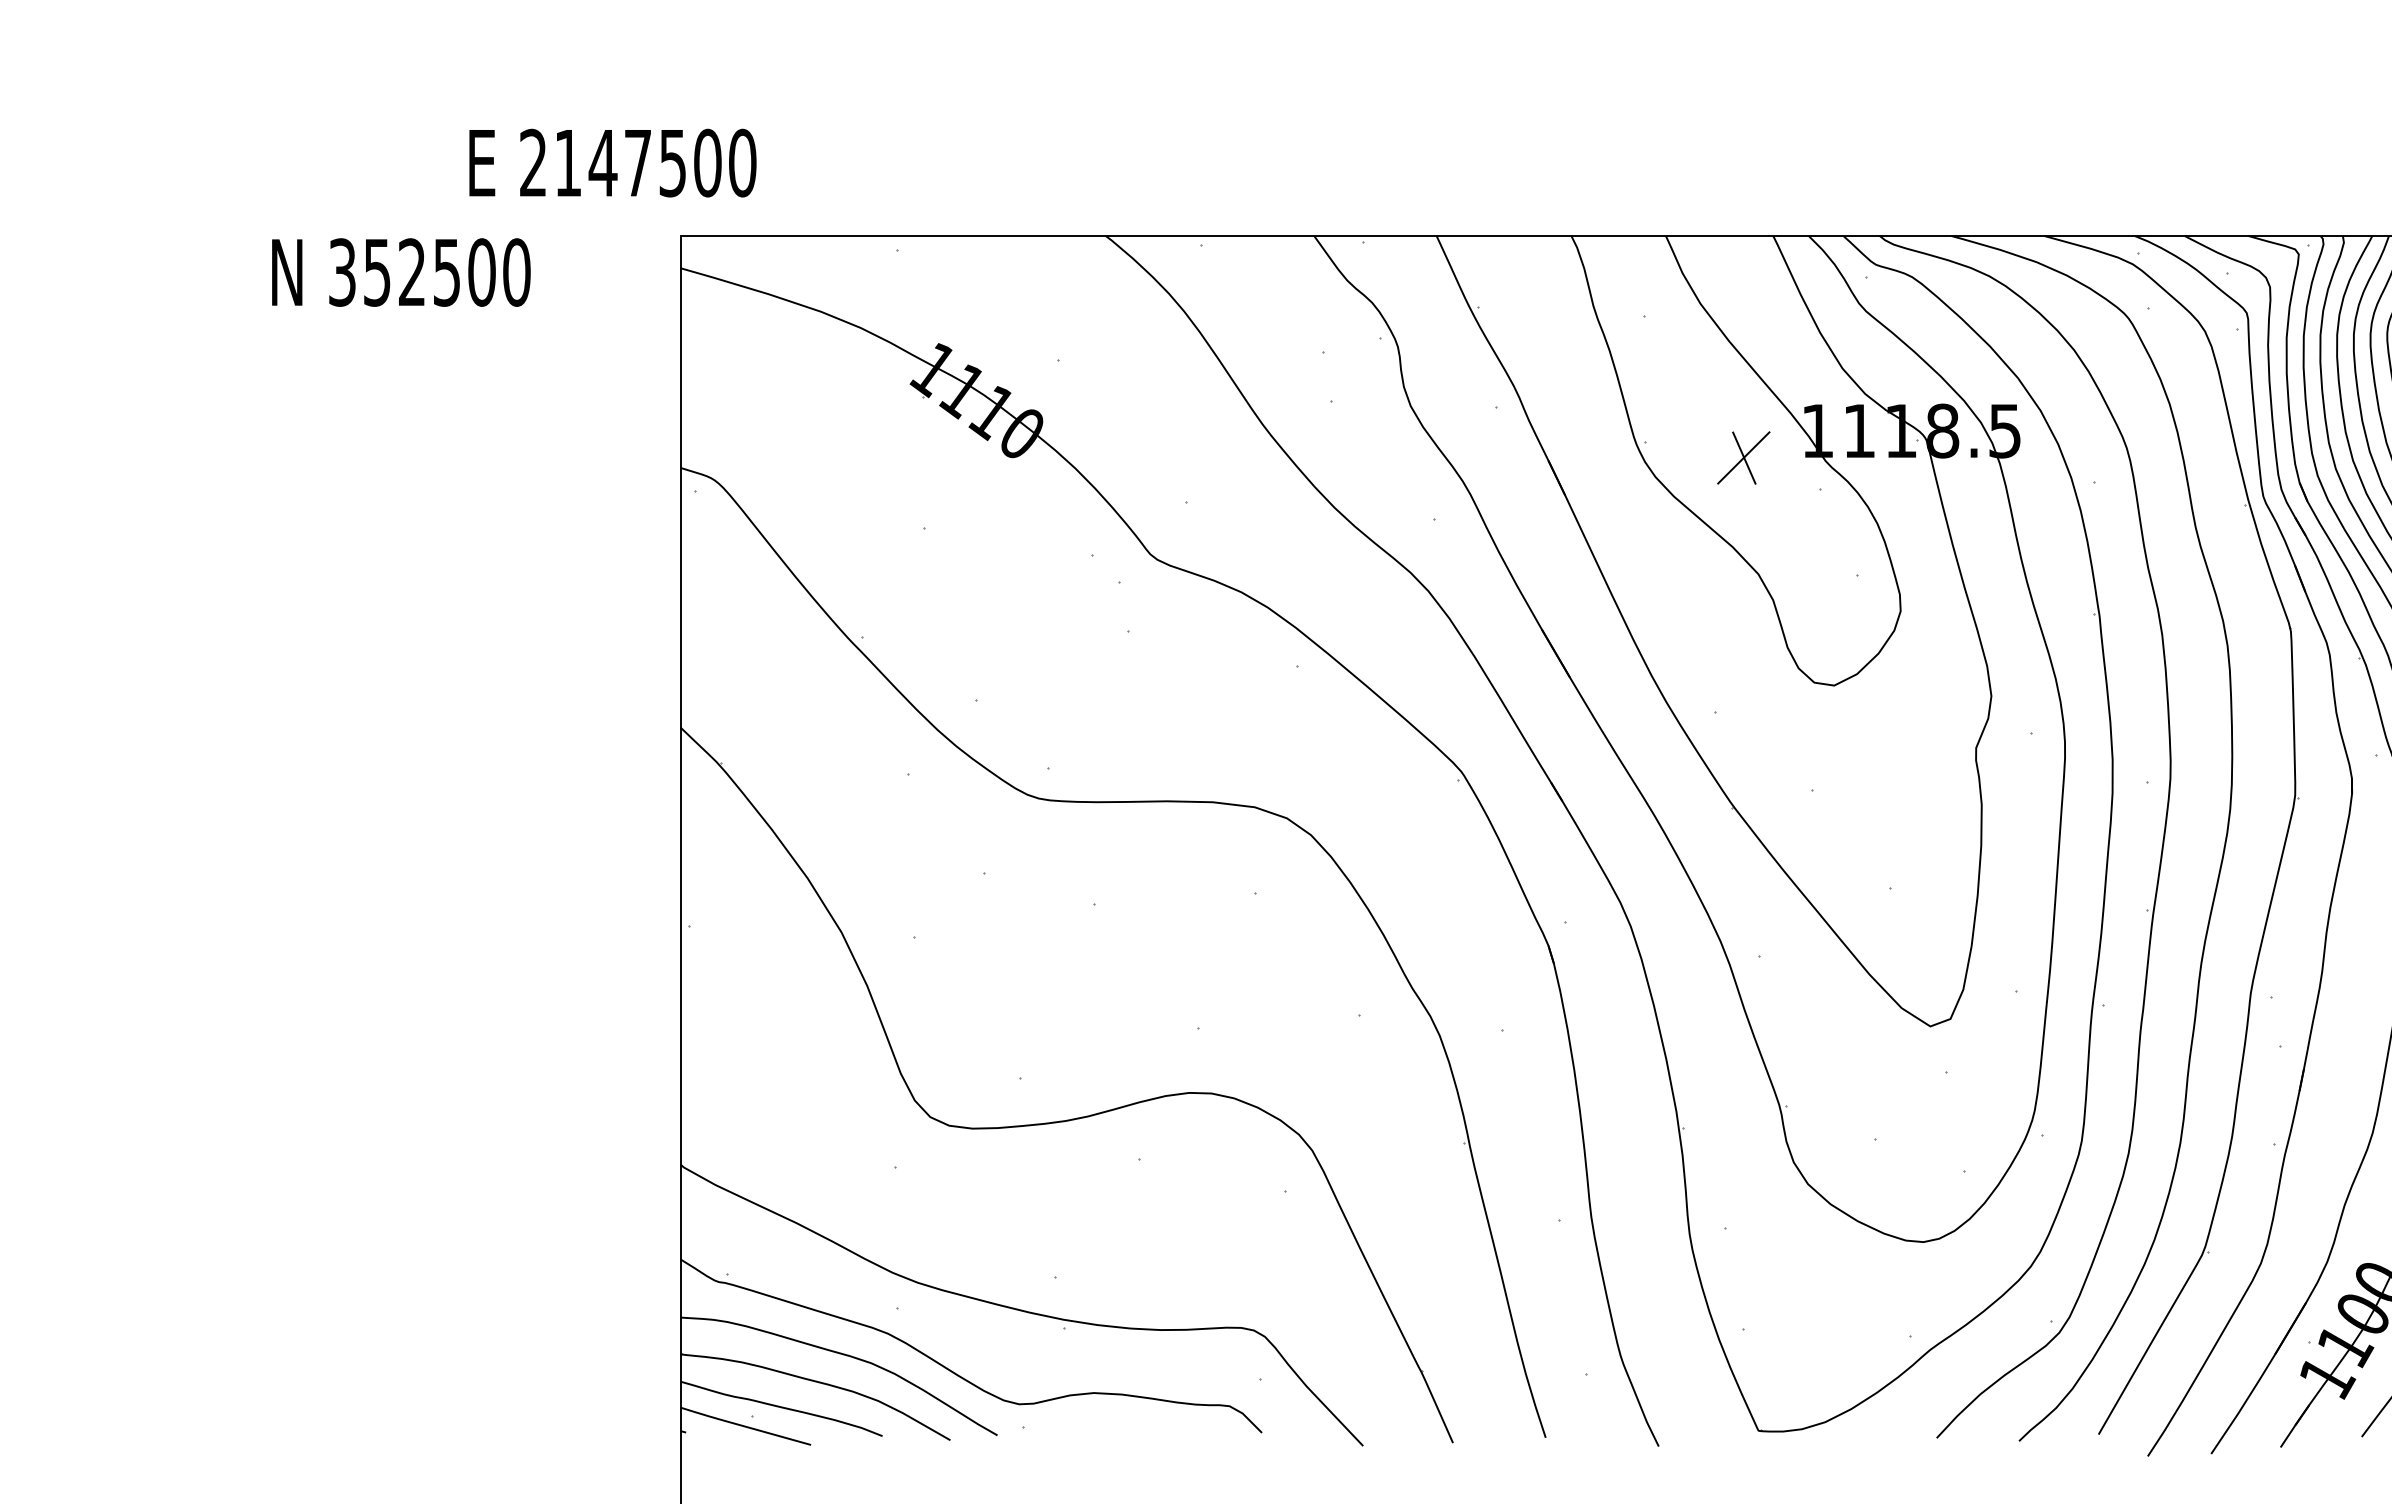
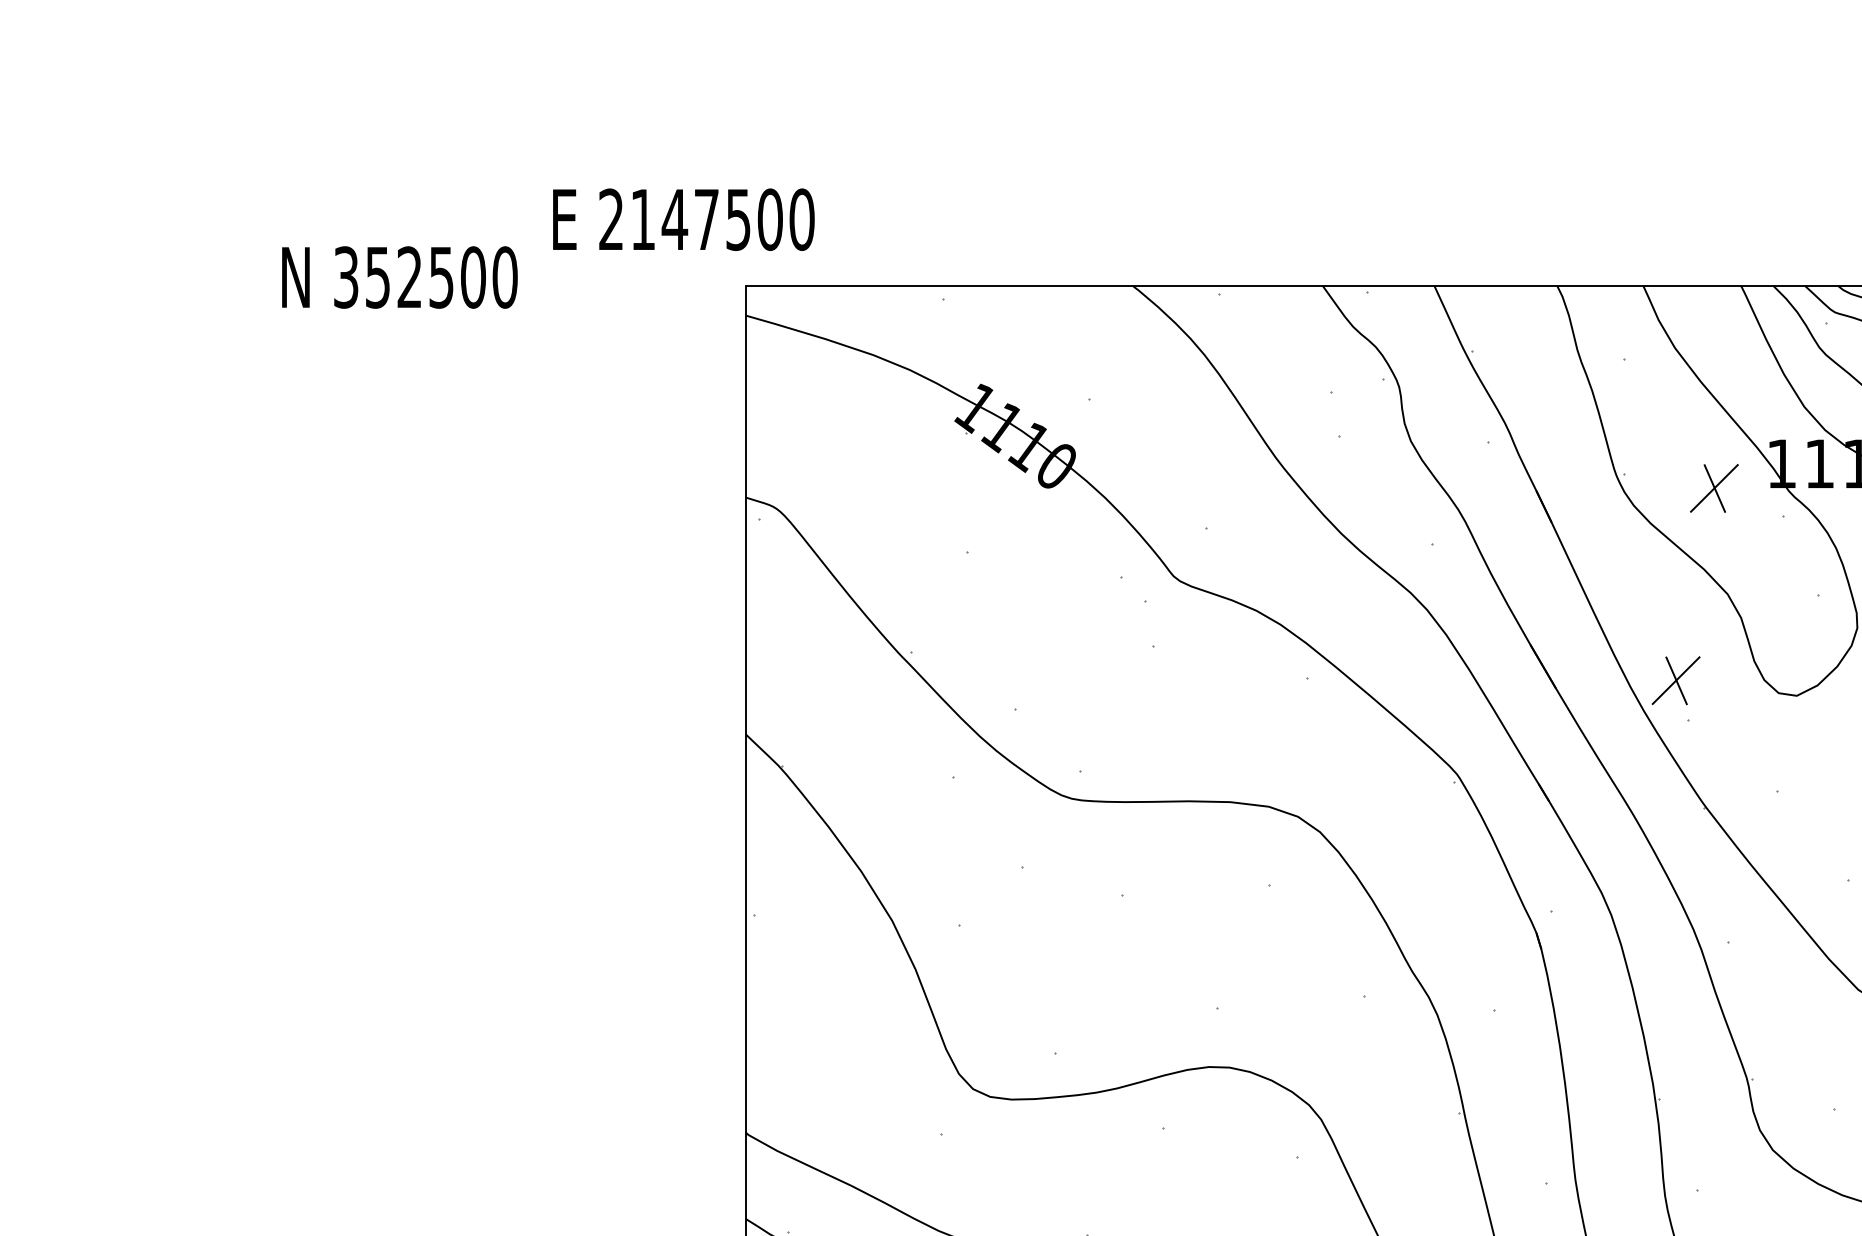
text: (401, 272) -> (400, 277), moved
part: (1701, 668) -> (1675, 680), added

